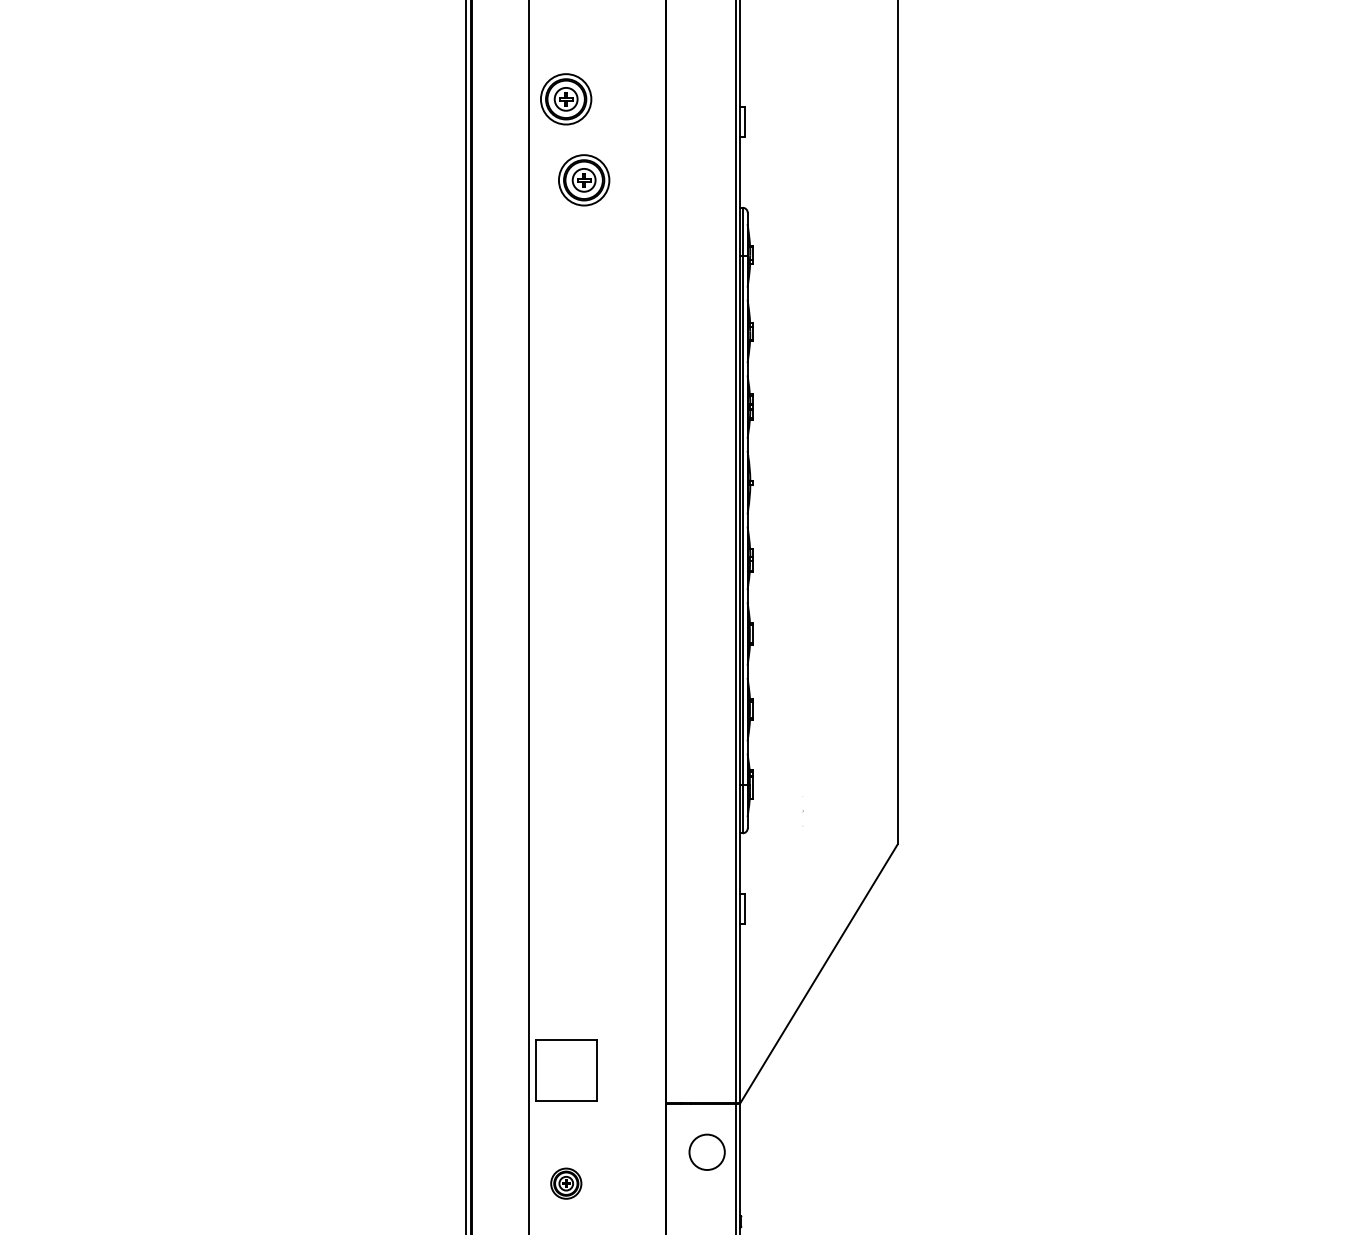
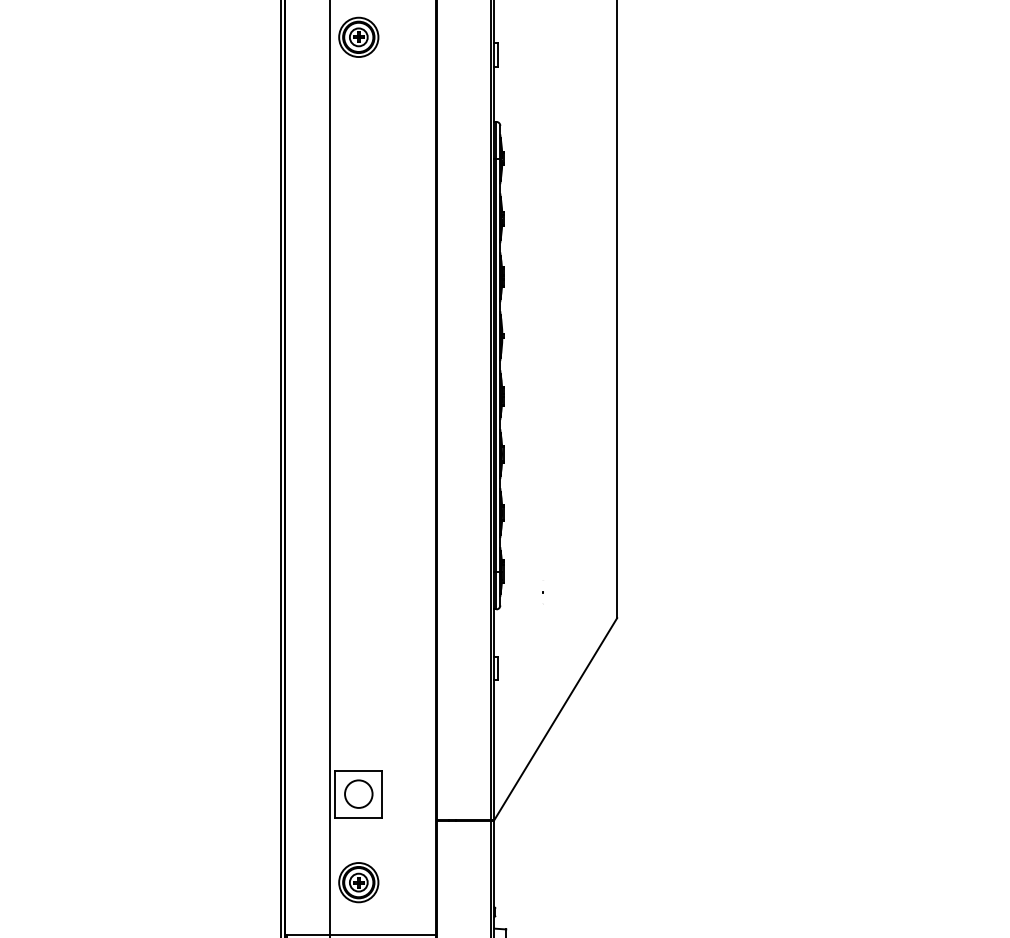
part: (584, 180) -> (373, 100), removed
circle: (706, 1151) -> (358, 793), moved
part: (566, 1183) -> (359, 882), size x1.67

